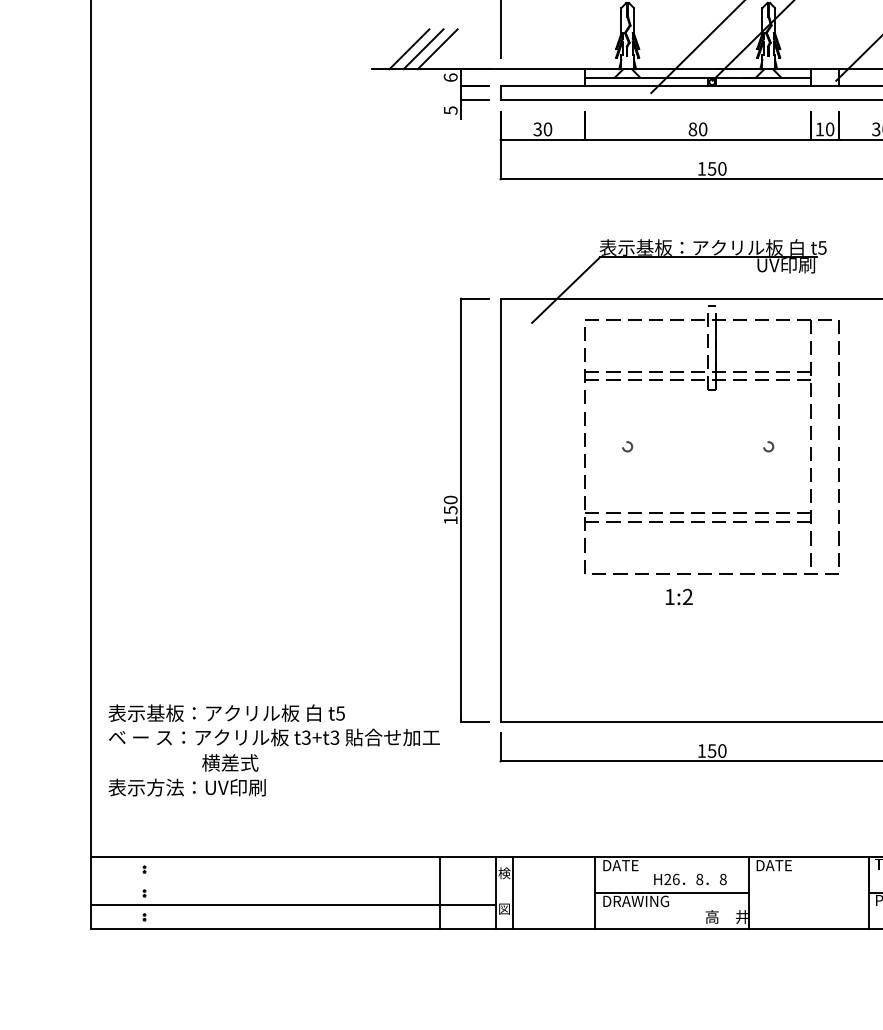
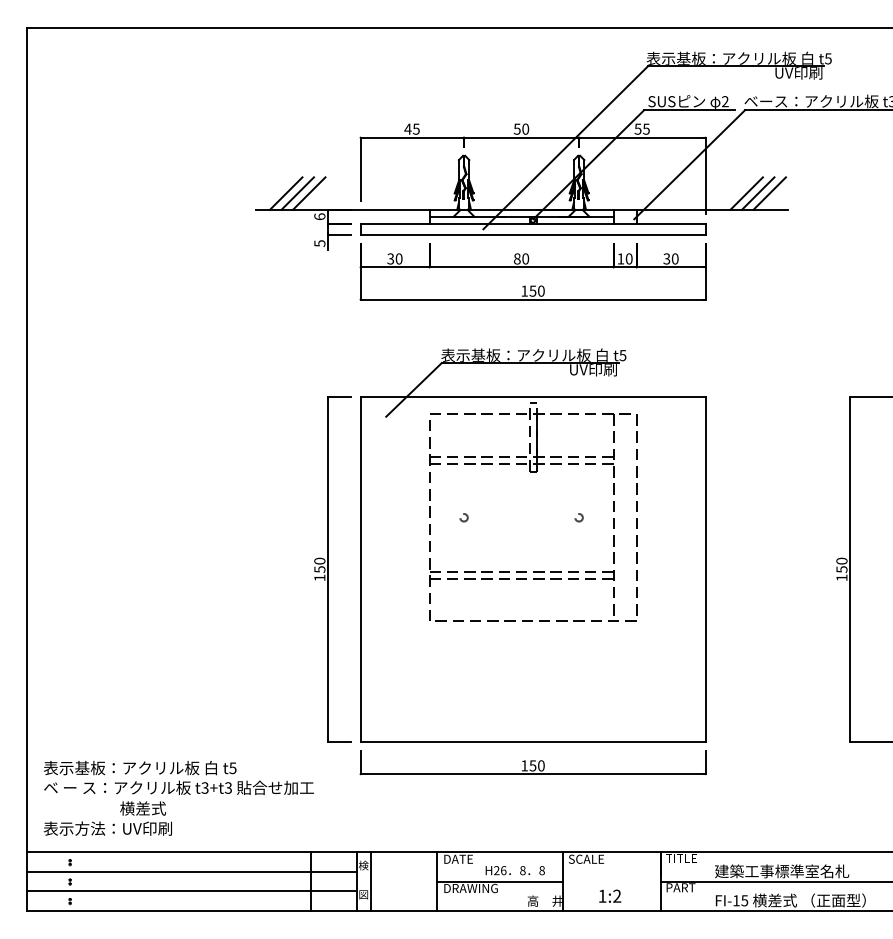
text: (679, 596) -> (610, 895), moved
text: (273, 750) -> (178, 798), moved
text: (777, 864) -> (586, 858), DATE -> SCALE
line: (293, 880) -> (191, 871), added

